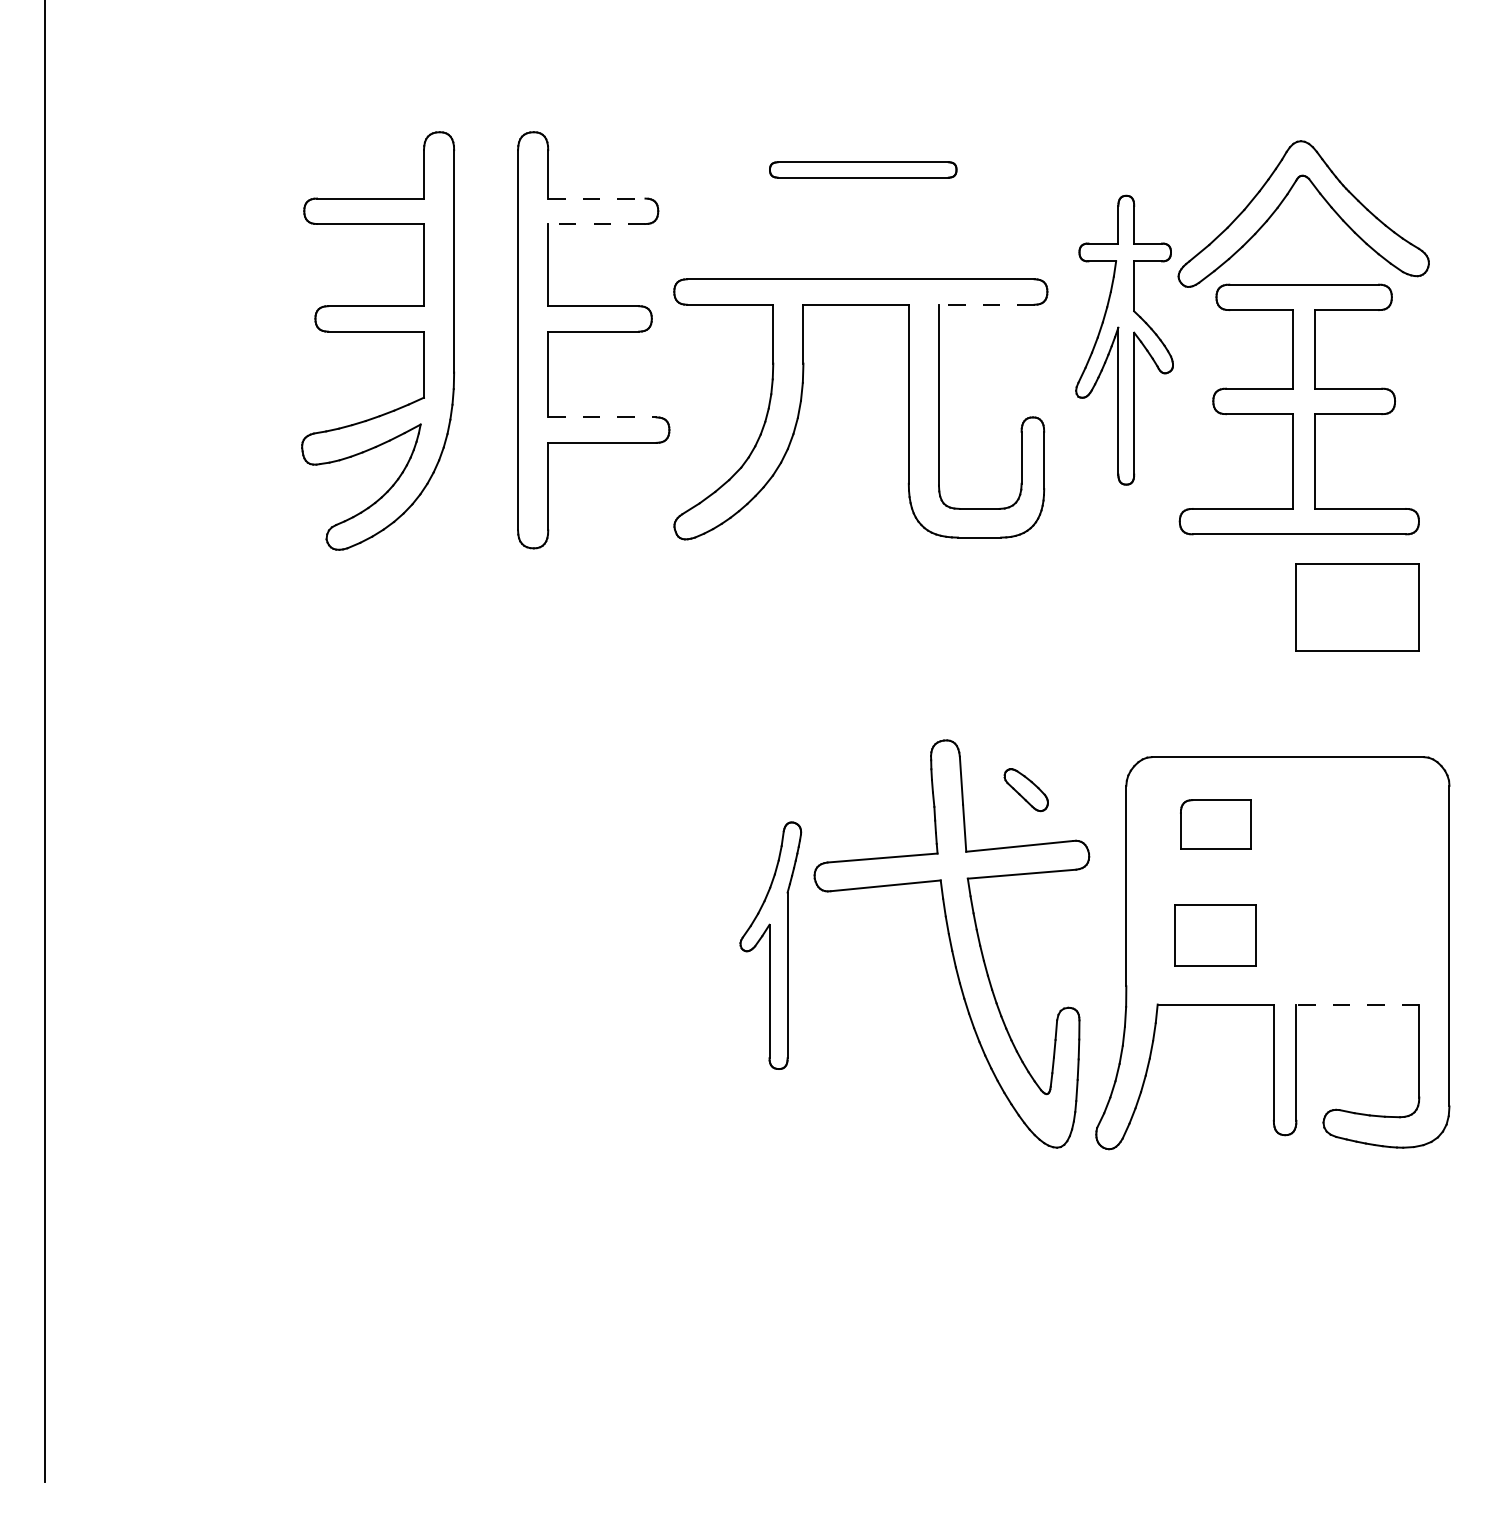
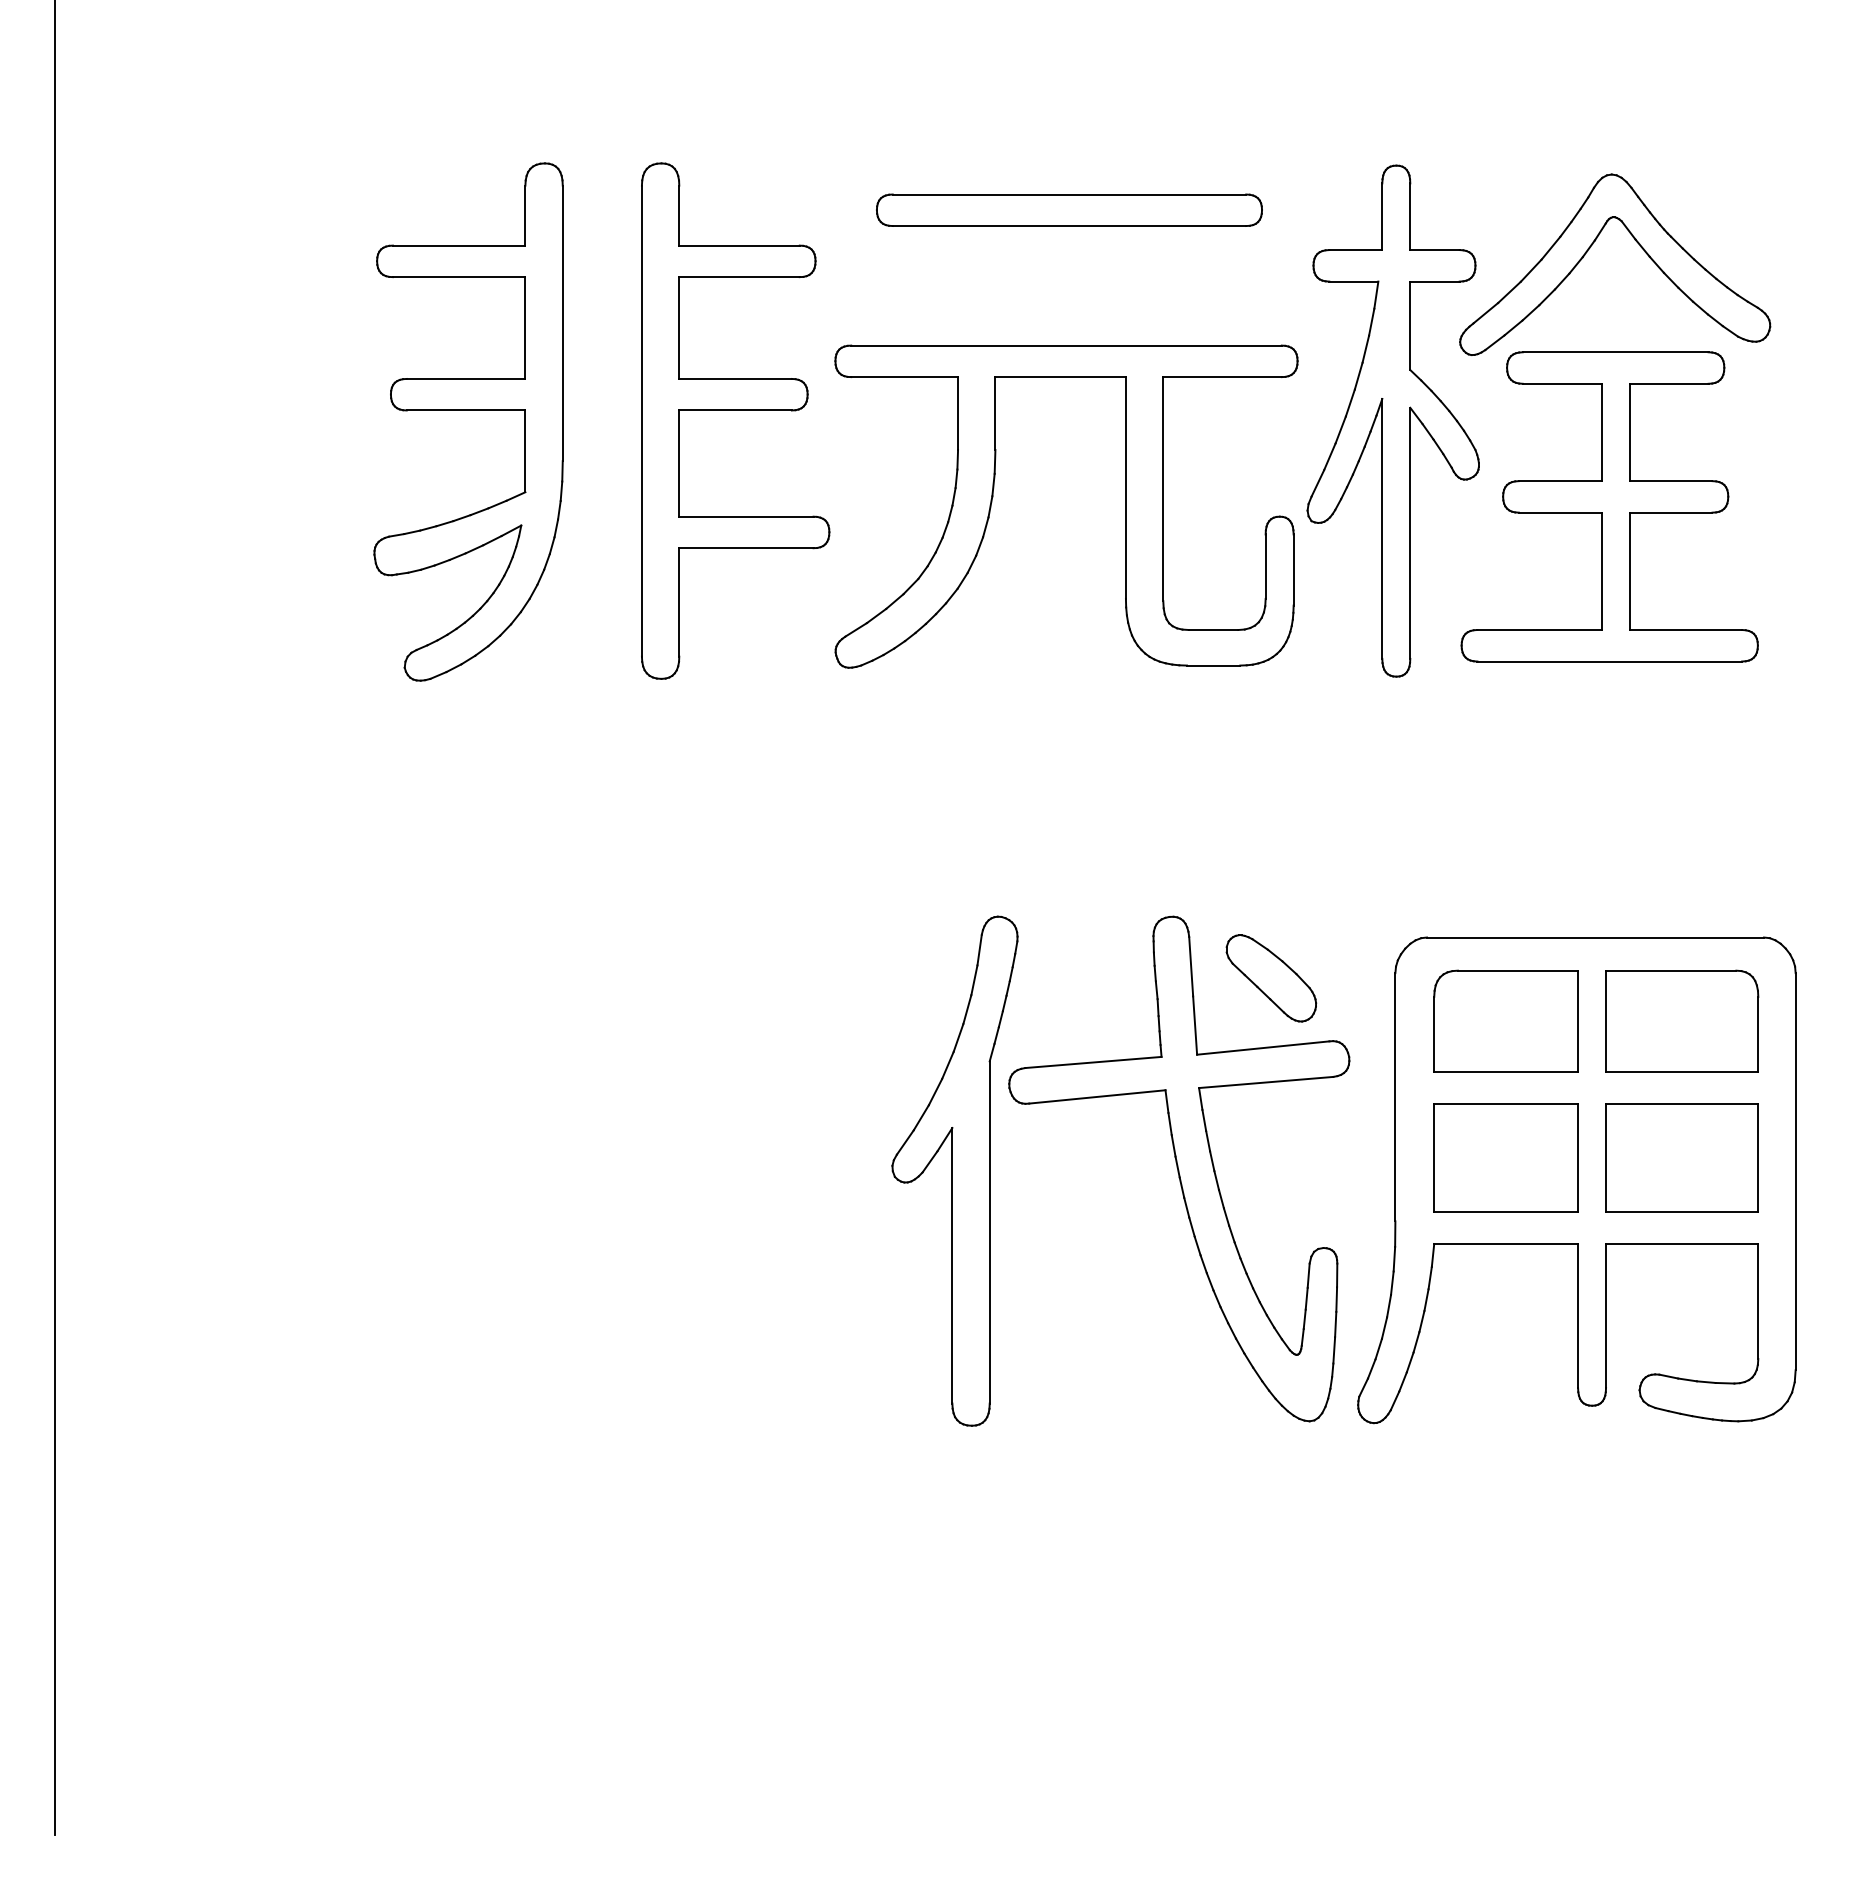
part: (863, 169) -> (1069, 209), size x1.67
line: (597, 198) -> (740, 245), dashed -> solid
line: (596, 224) -> (739, 277), dashed -> solid
line: (986, 305) -> (1222, 377), dashed -> solid
part: (1124, 339) -> (1392, 420), size x1.43
line: (602, 417) -> (746, 516), dashed -> solid
part: (1357, 606) -> (1681, 1157), moved
part: (1026, 790) -> (1271, 978), size x1.67
part: (1215, 824) -> (1505, 1020), size x1.67
part: (1358, 824) -> (1682, 1020), added
part: (1215, 934) -> (1505, 1157), size x1.43
part: (770, 945) -> (954, 1170), size x1.67
line: (1357, 1004) -> (1681, 1243), dashed -> solid

